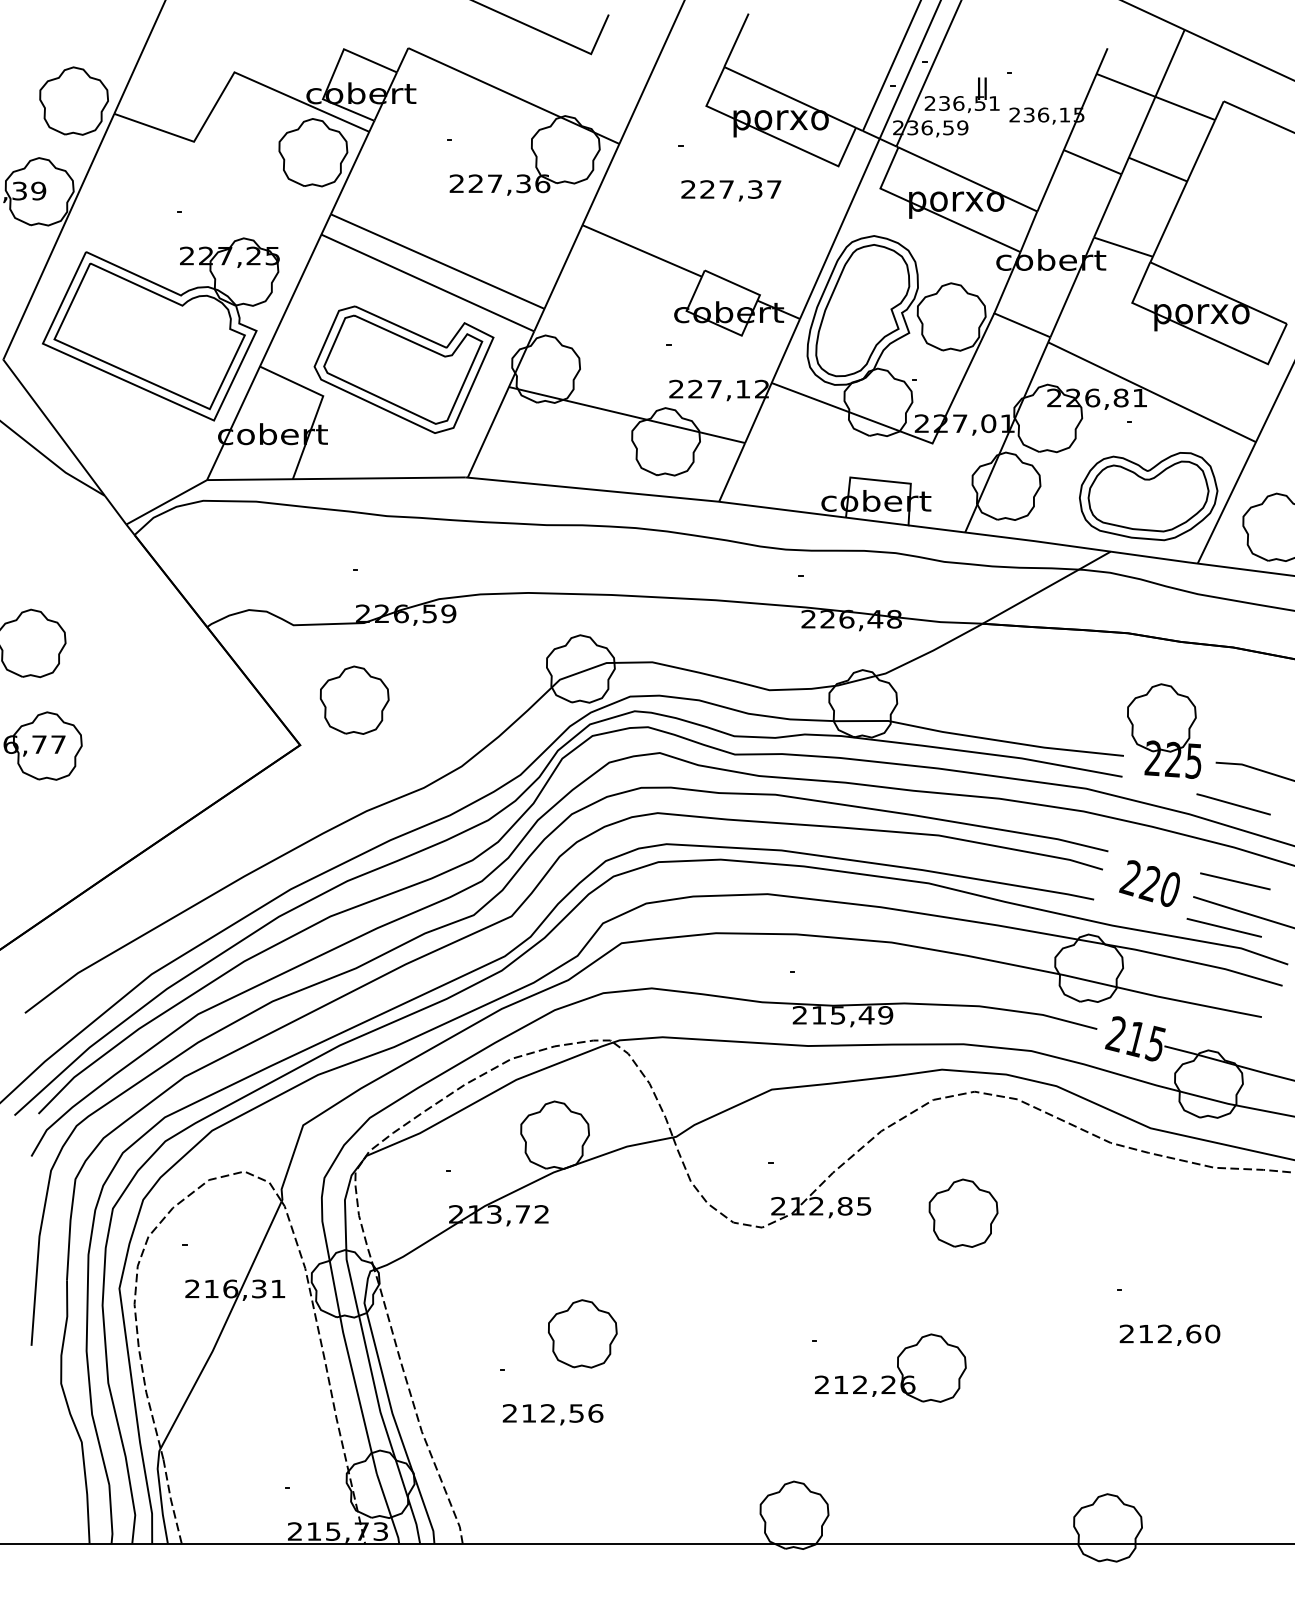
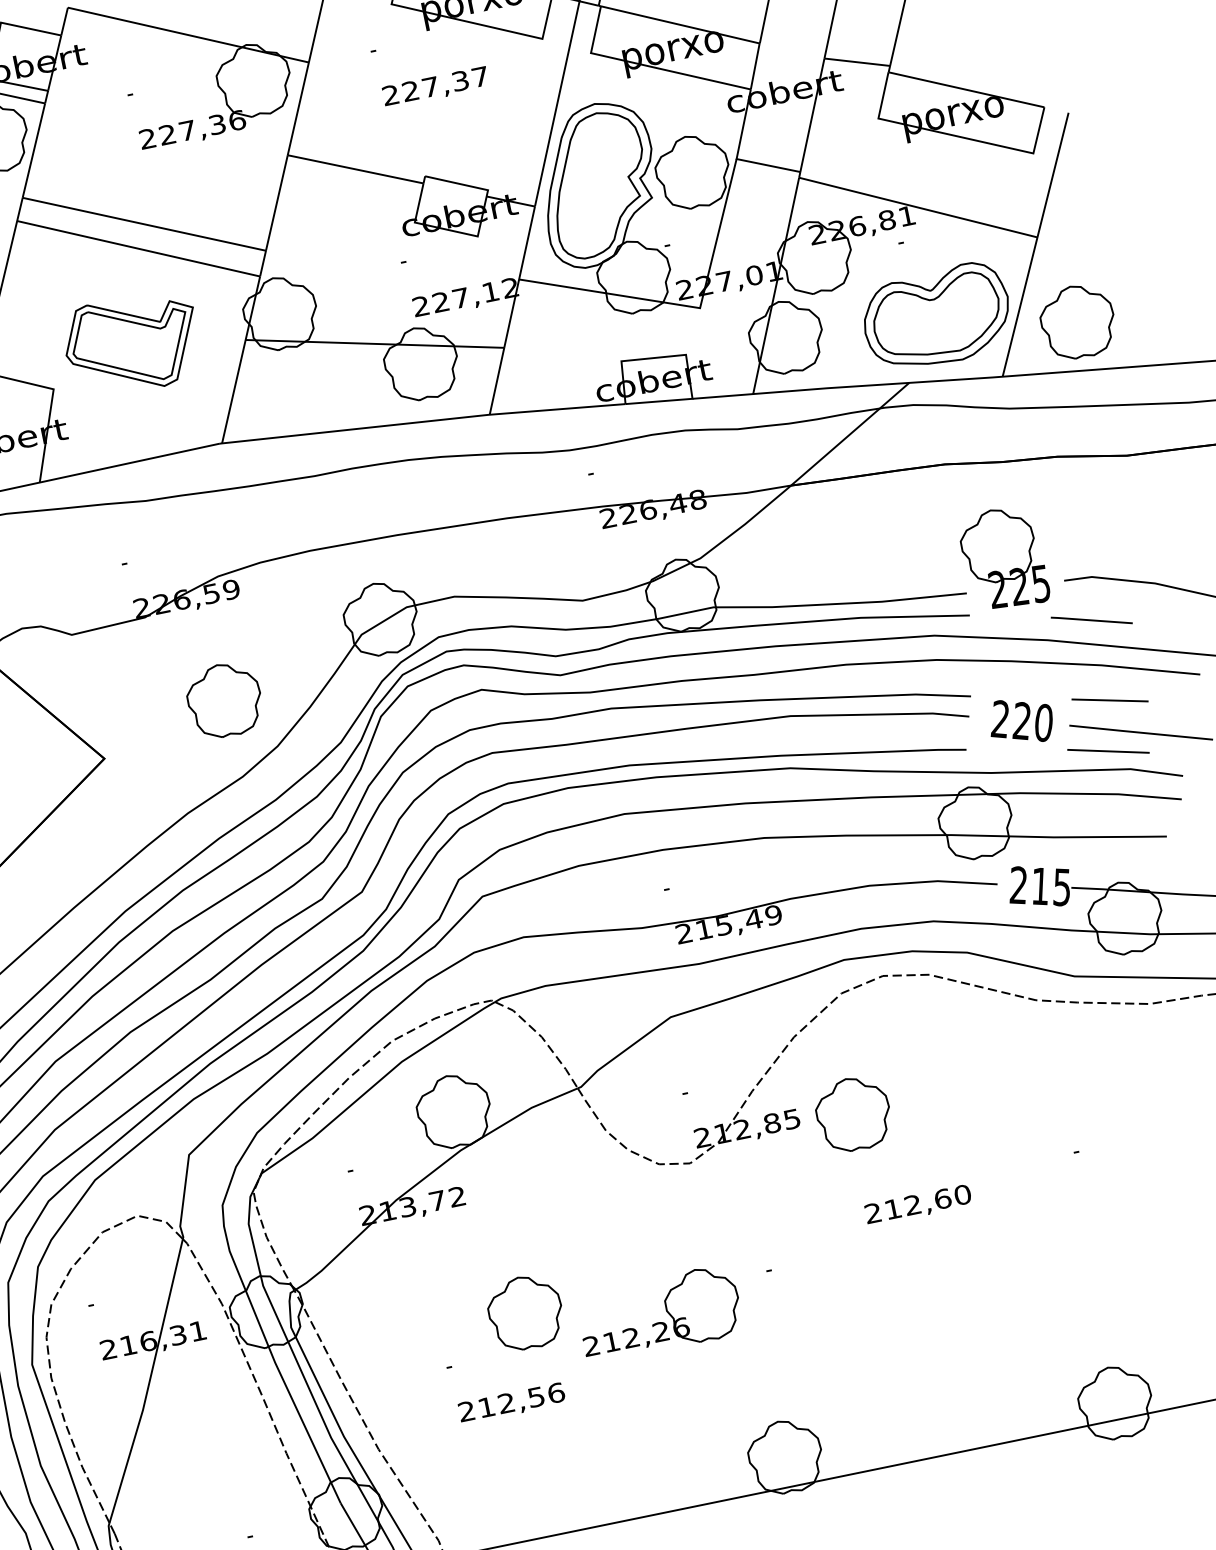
part: (403, 369) -> (131, 344), size x0.7
part: (354, 699) -> (224, 699), moved
part: (963, 1212) -> (853, 1113), moved
text: (1169, 1334) -> (917, 1204), moved
part: (897, 1367) -> (666, 1311), moved

